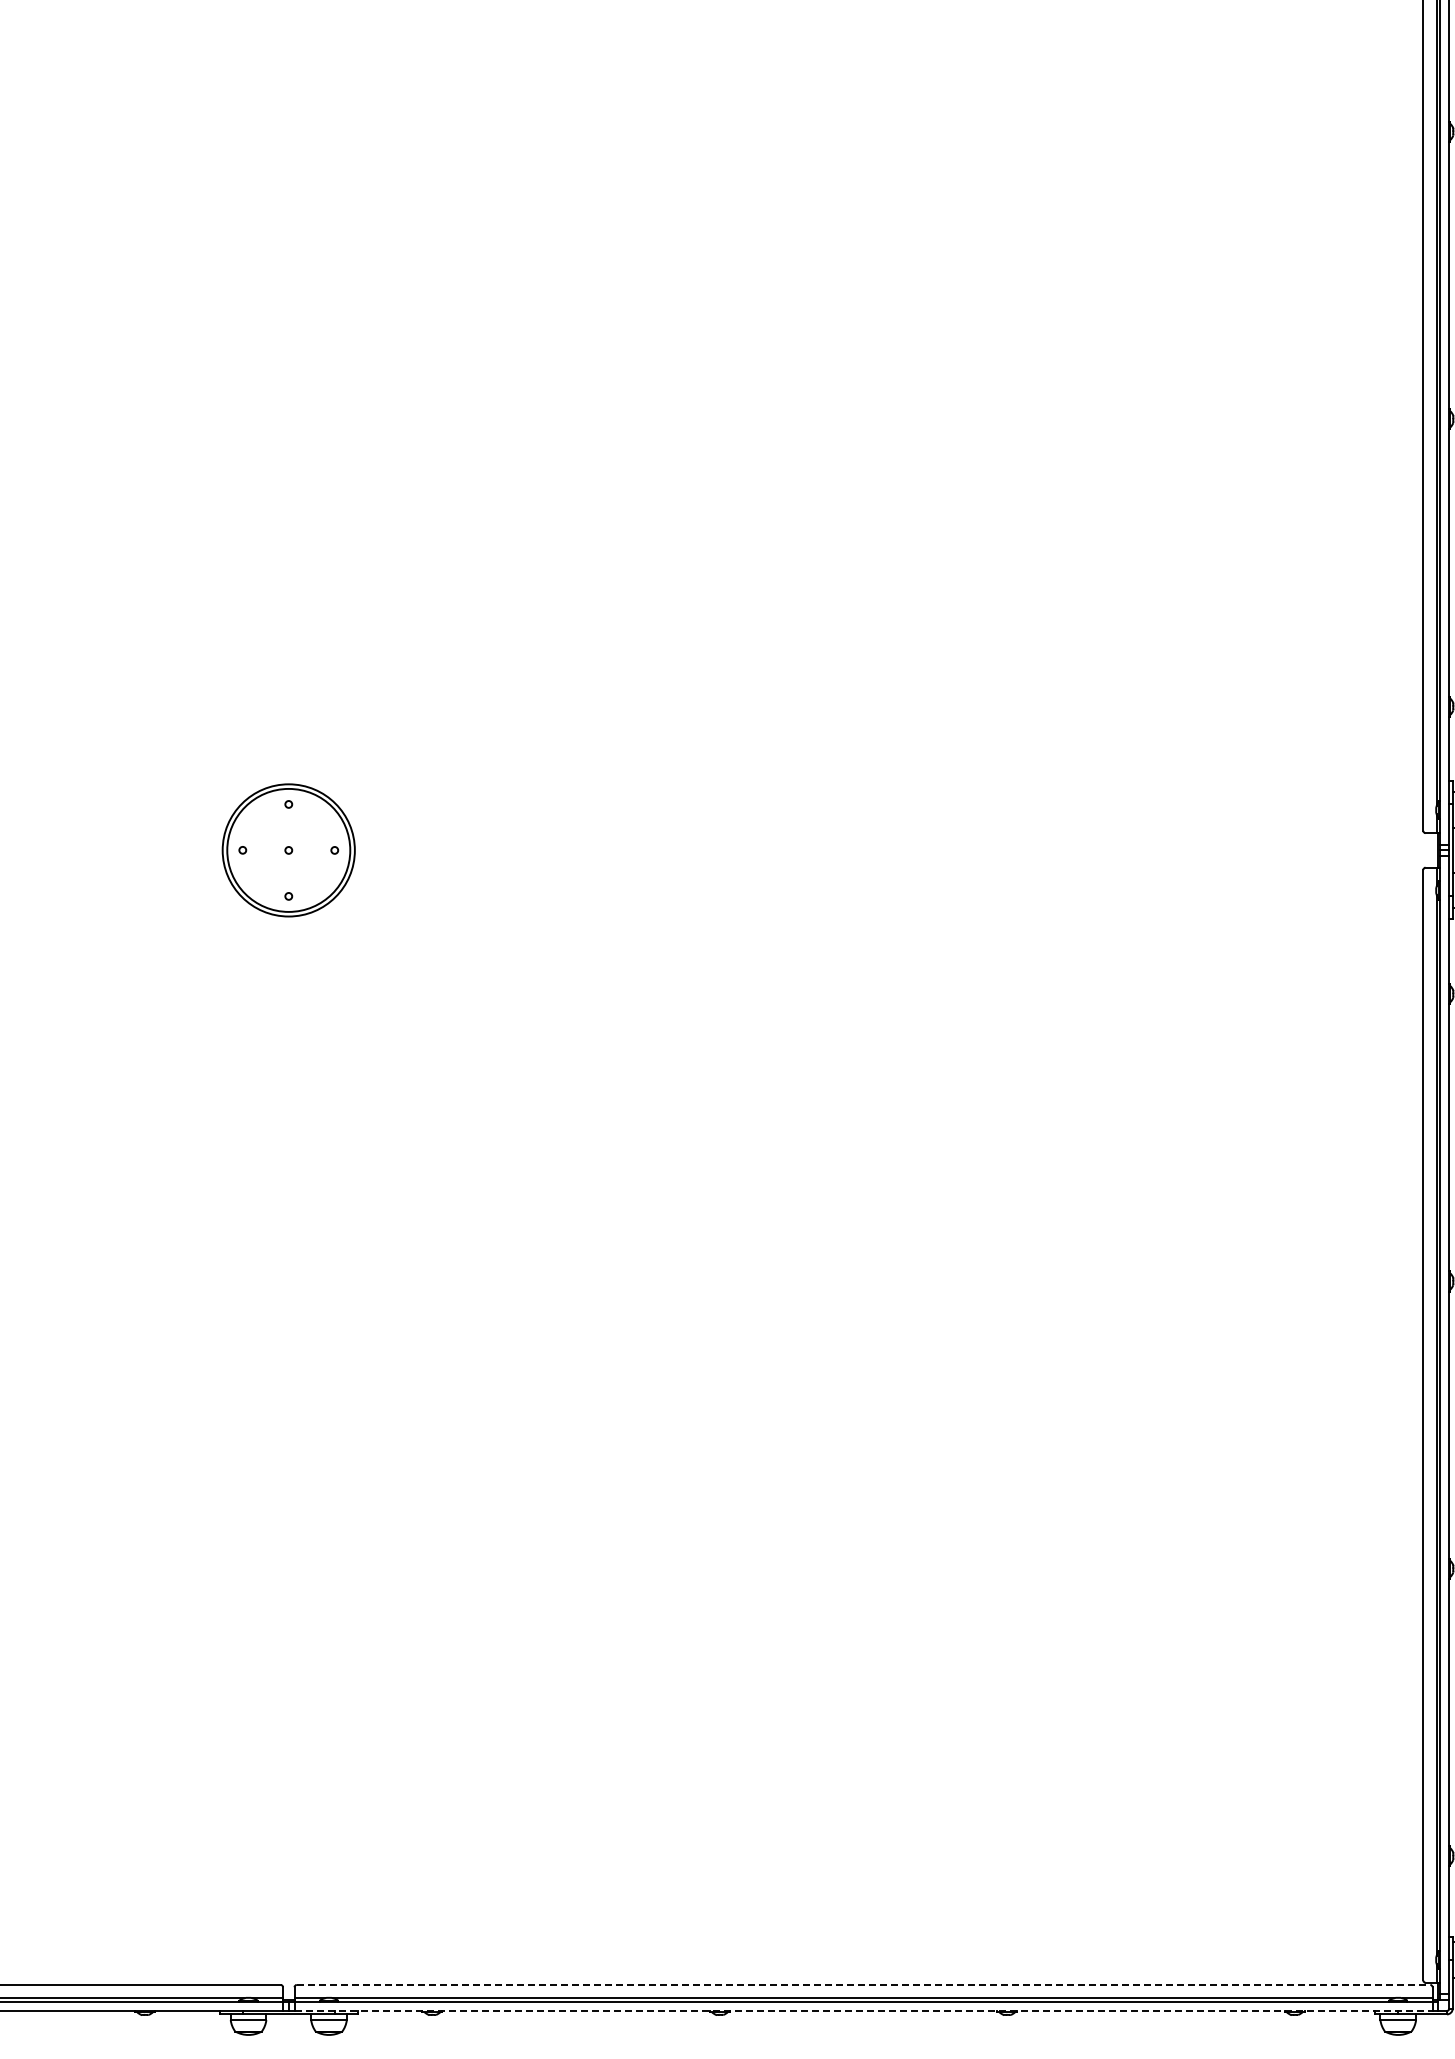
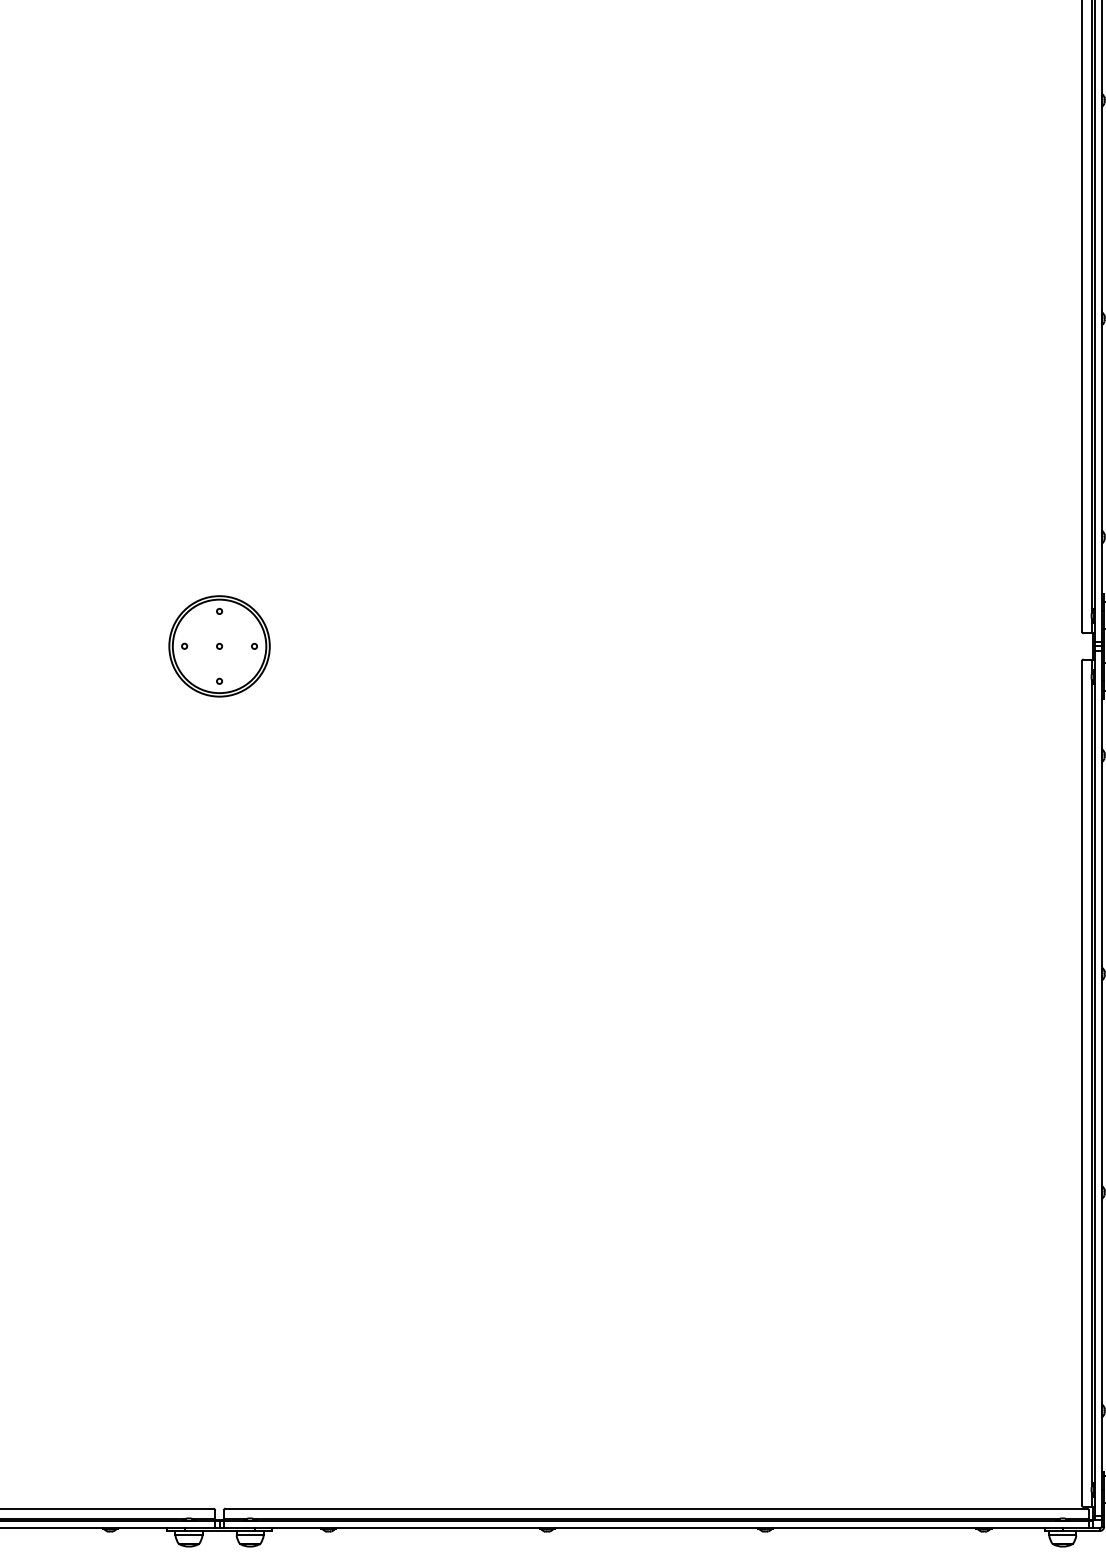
line: (863, 1984) -> (656, 1508), dashed -> solid
line: (864, 2010) -> (657, 1528), dashed -> solid

